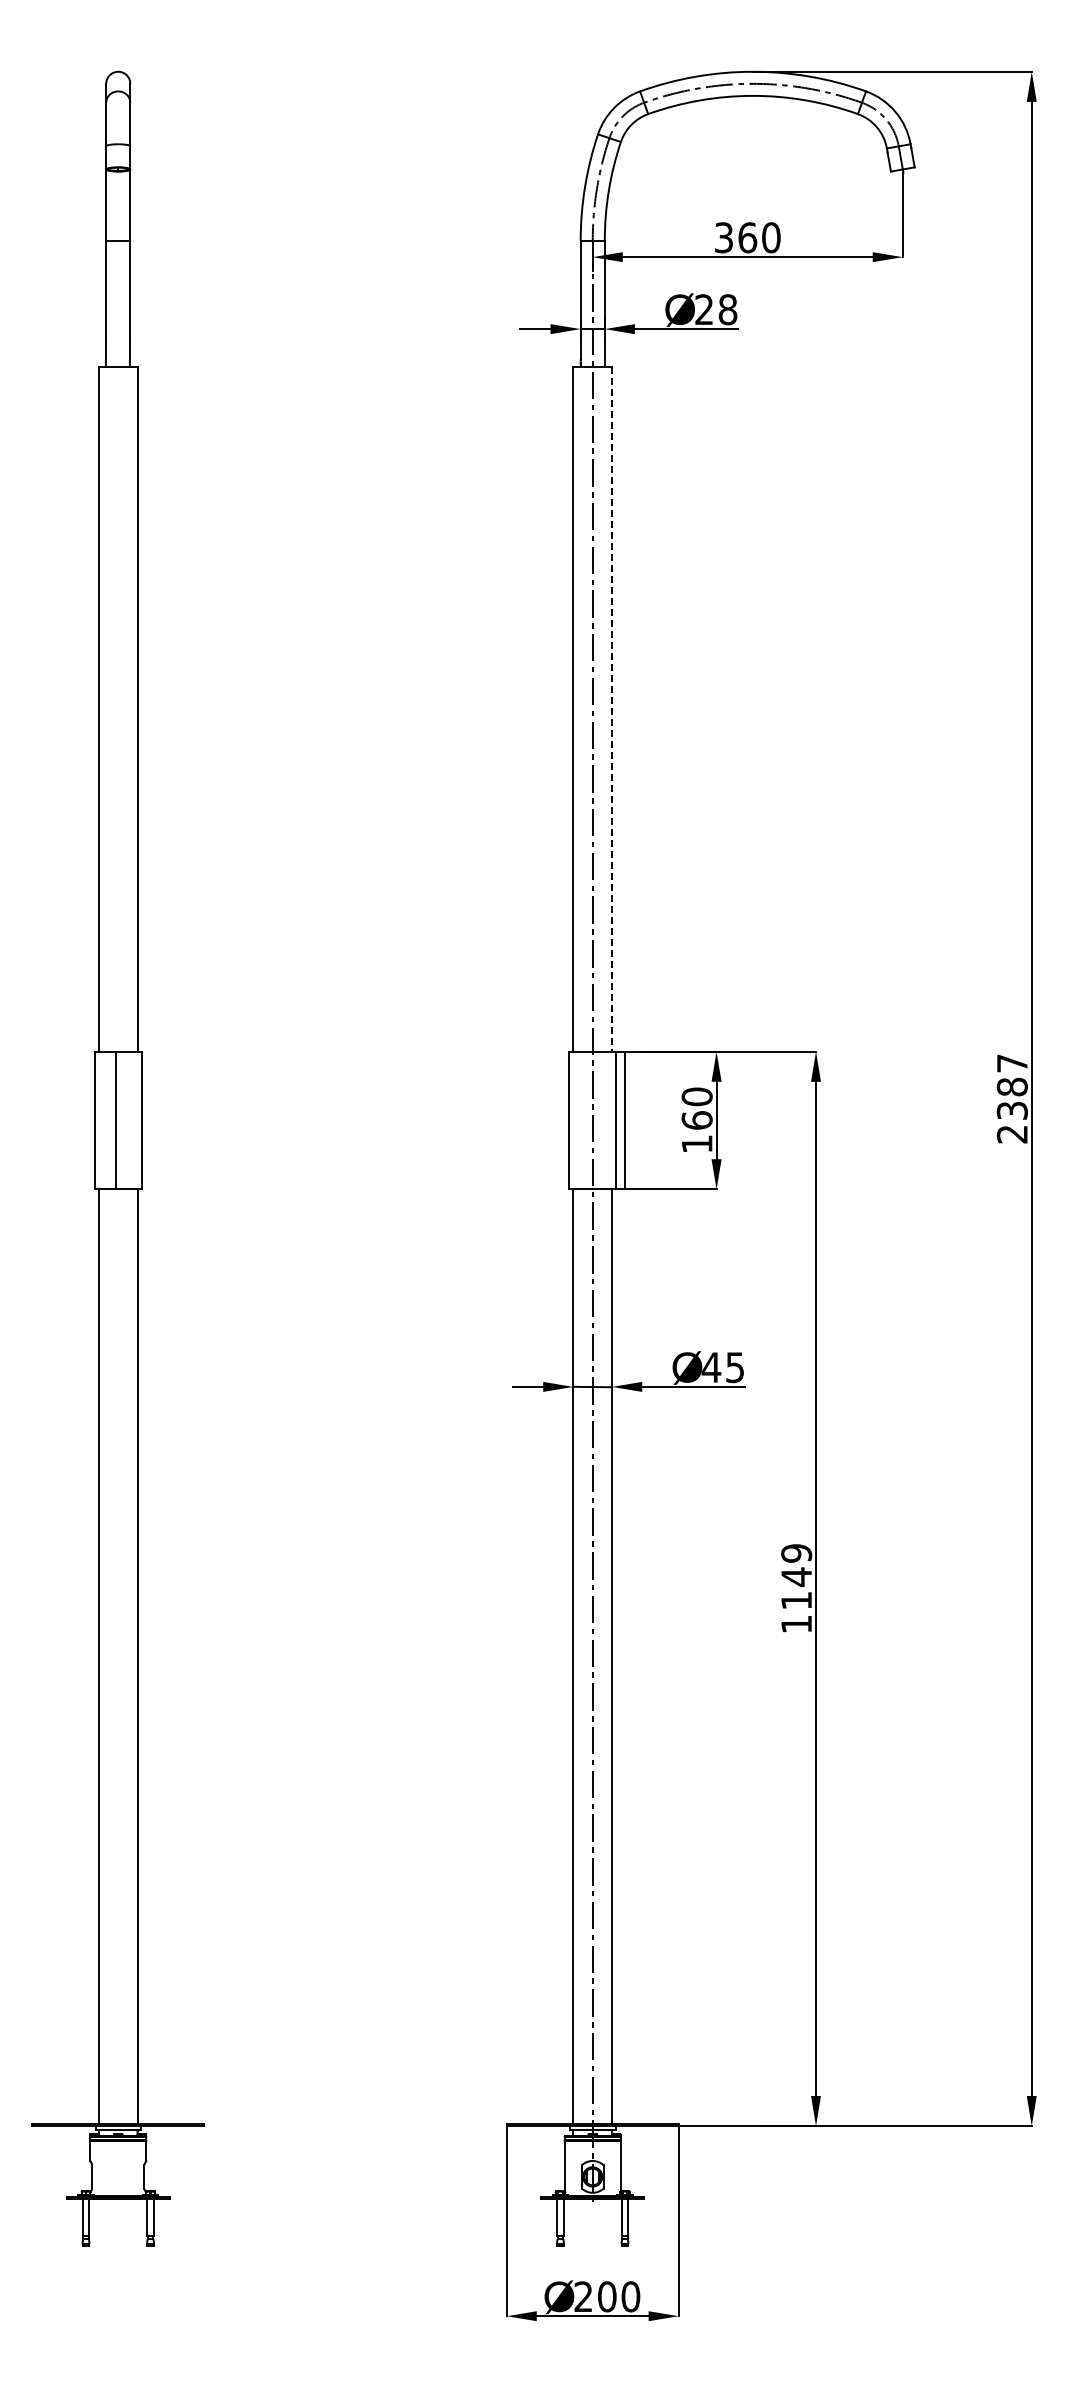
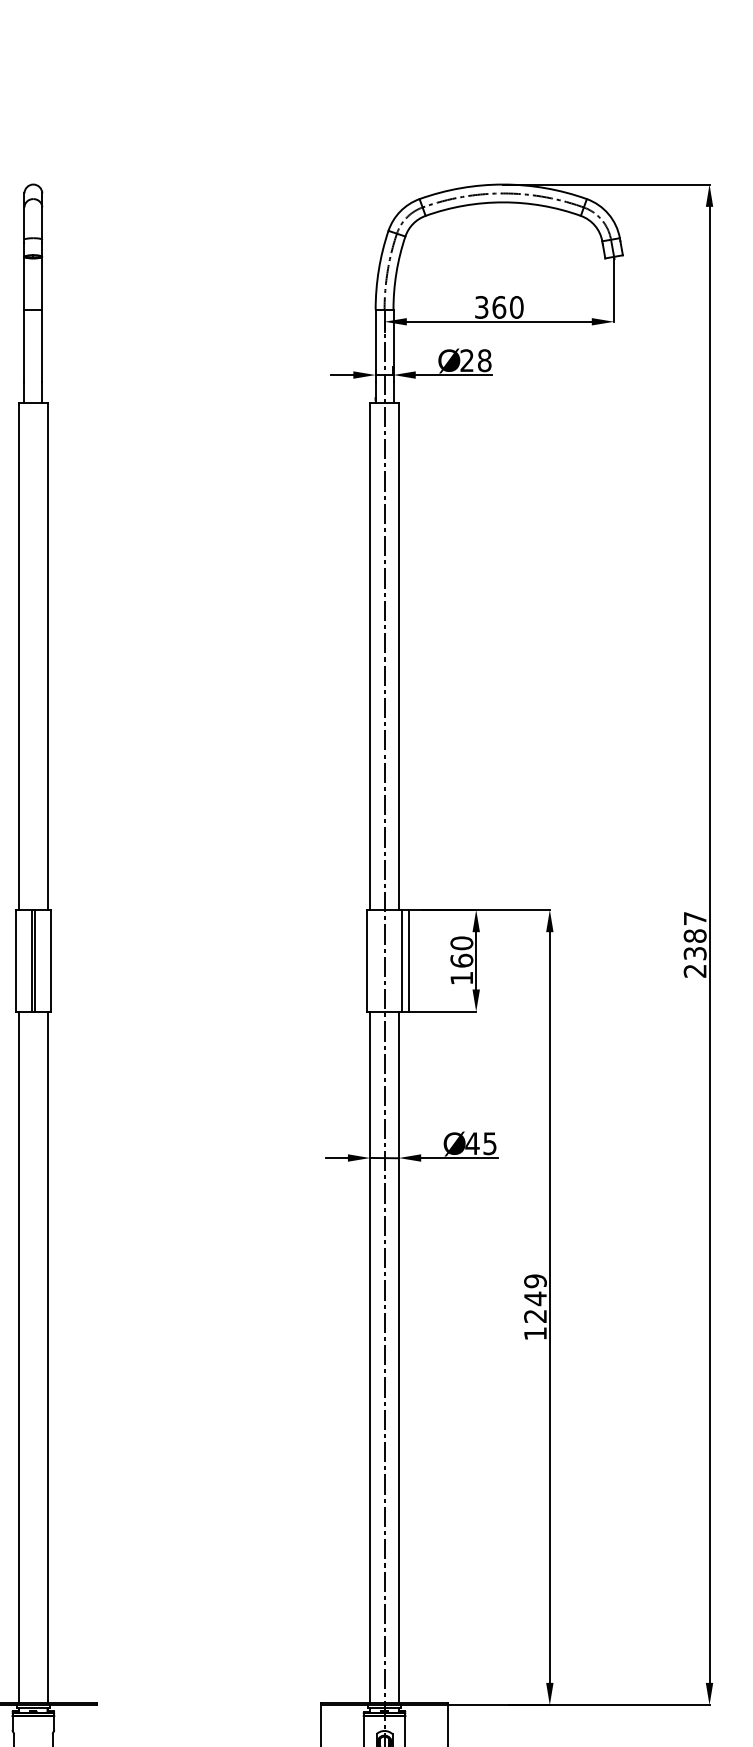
line: (612, 709) -> (399, 656), dashed -> solid
line: (120, 1120) -> (35, 960), added
text: (796, 1600) -> (535, 1316), 1149 -> 1249

